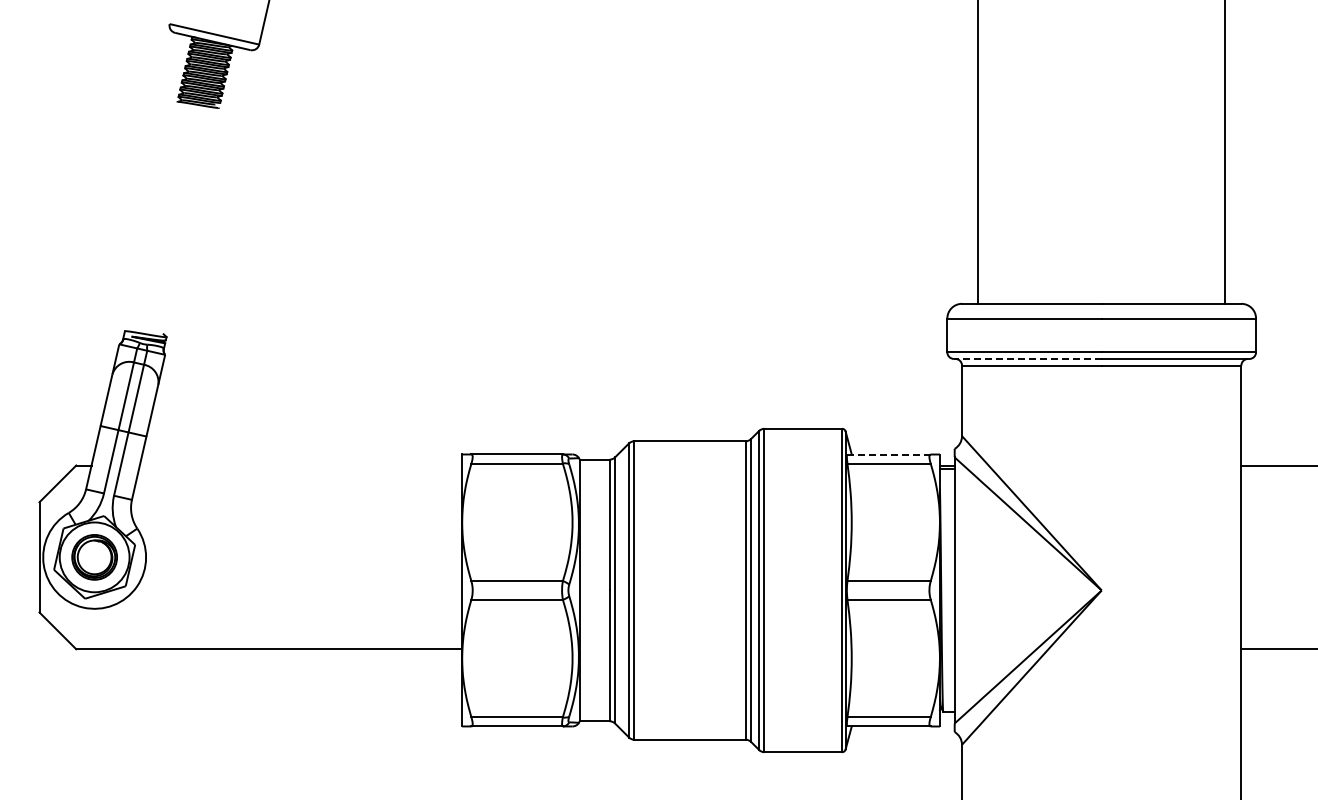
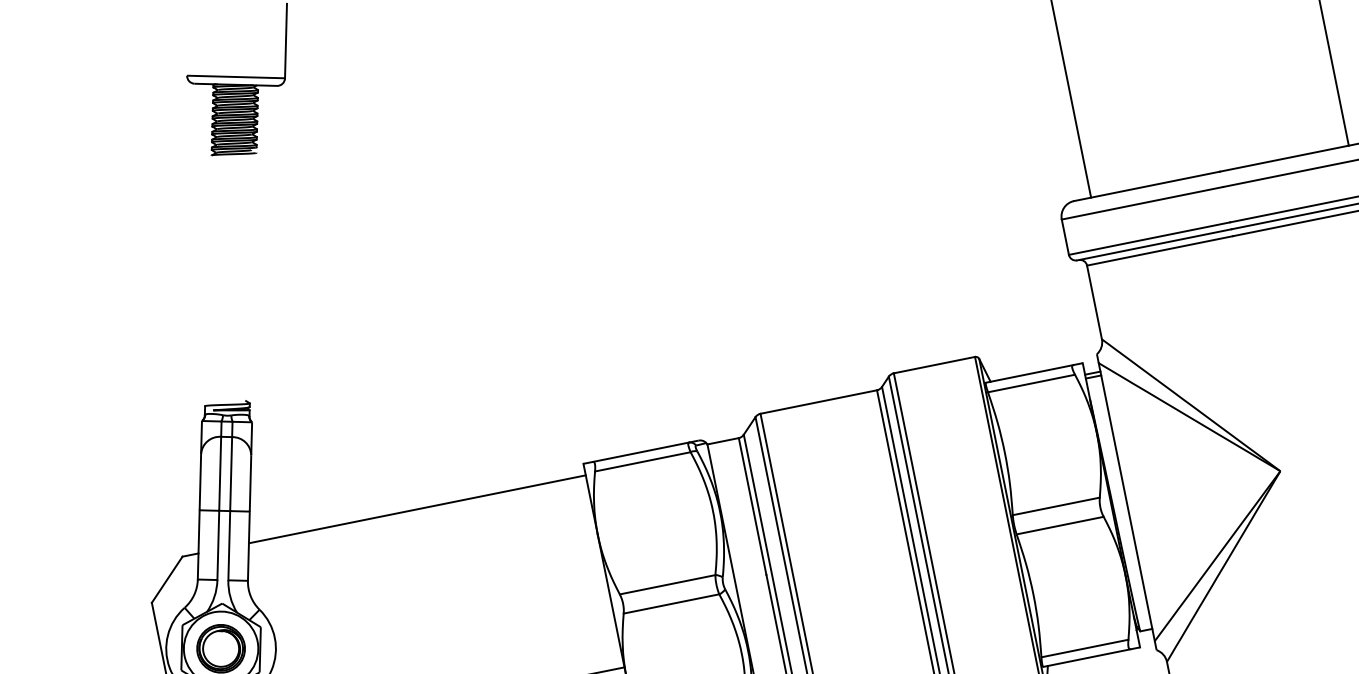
line: (1027, 358) -> (1153, 244), dashed -> solid
line: (889, 454) -> (1030, 373), dashed -> solid
line: (300, 465) -> (416, 509), added

